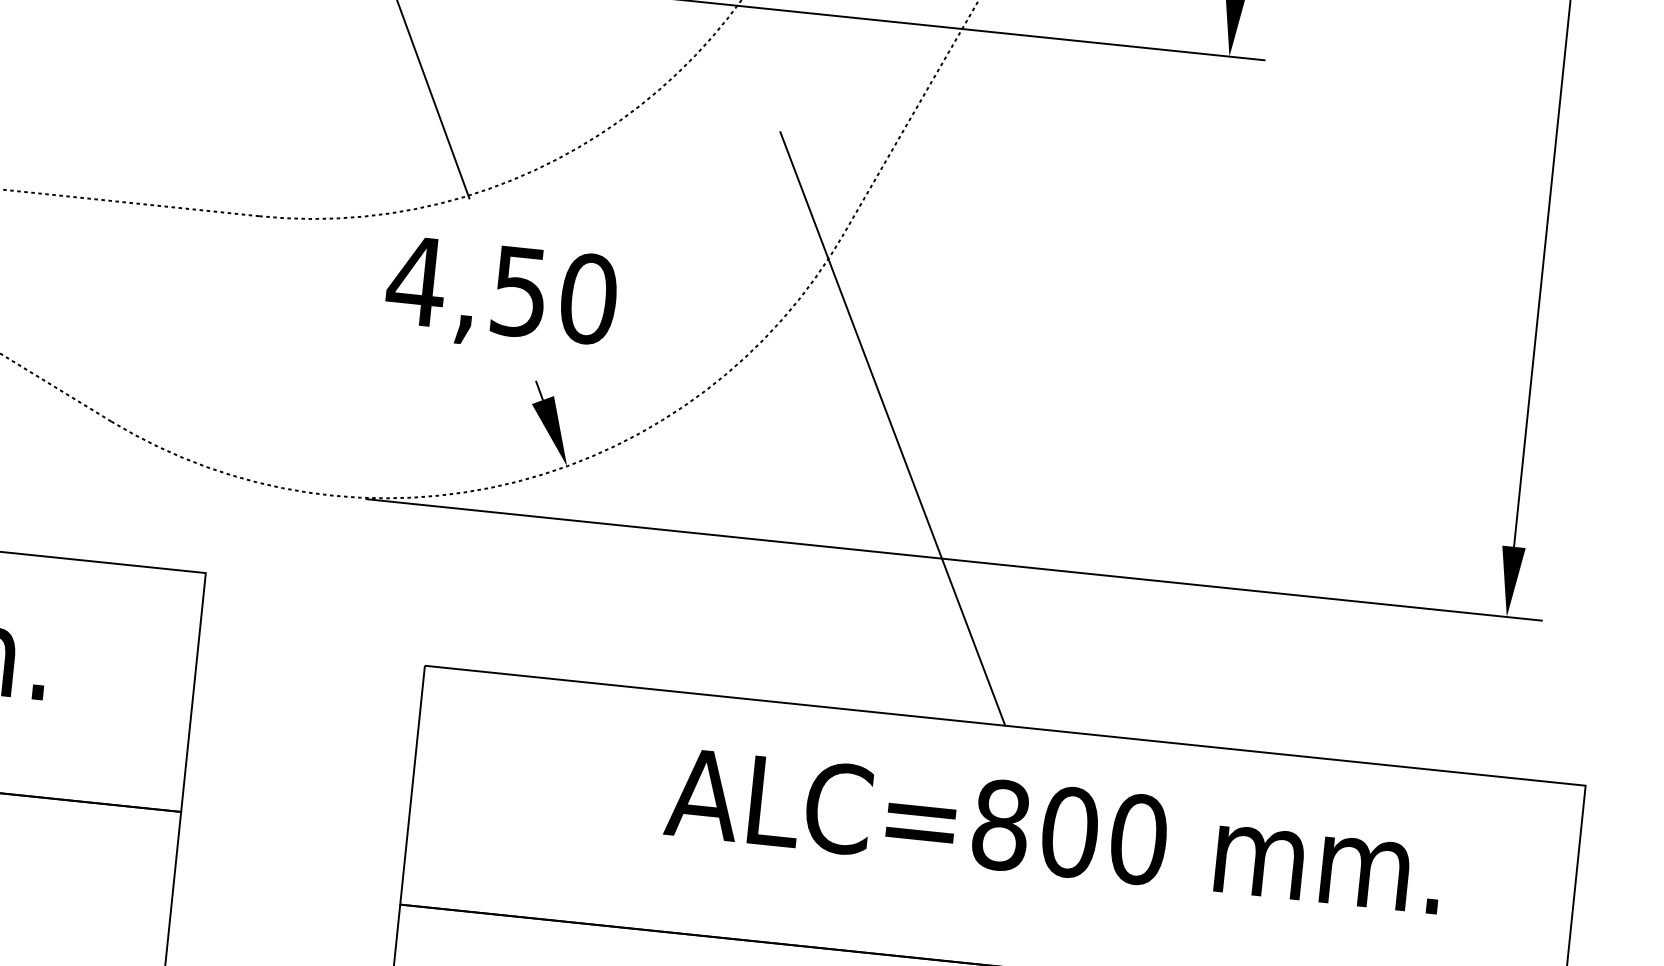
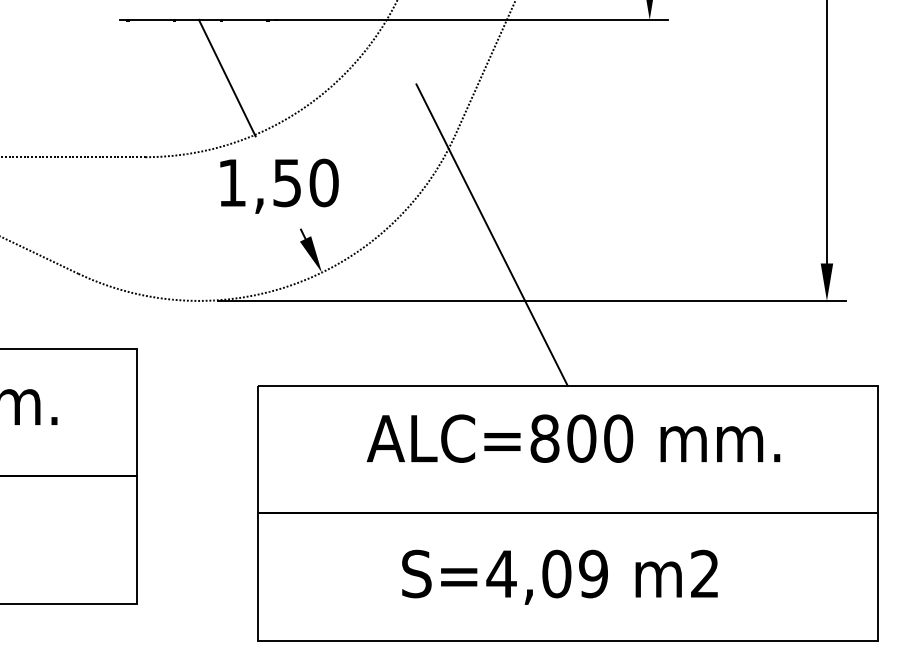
text: (415, 280) -> (231, 182), 4,50 -> 1,50
text: (1054, 830) -> (573, 438), moved

